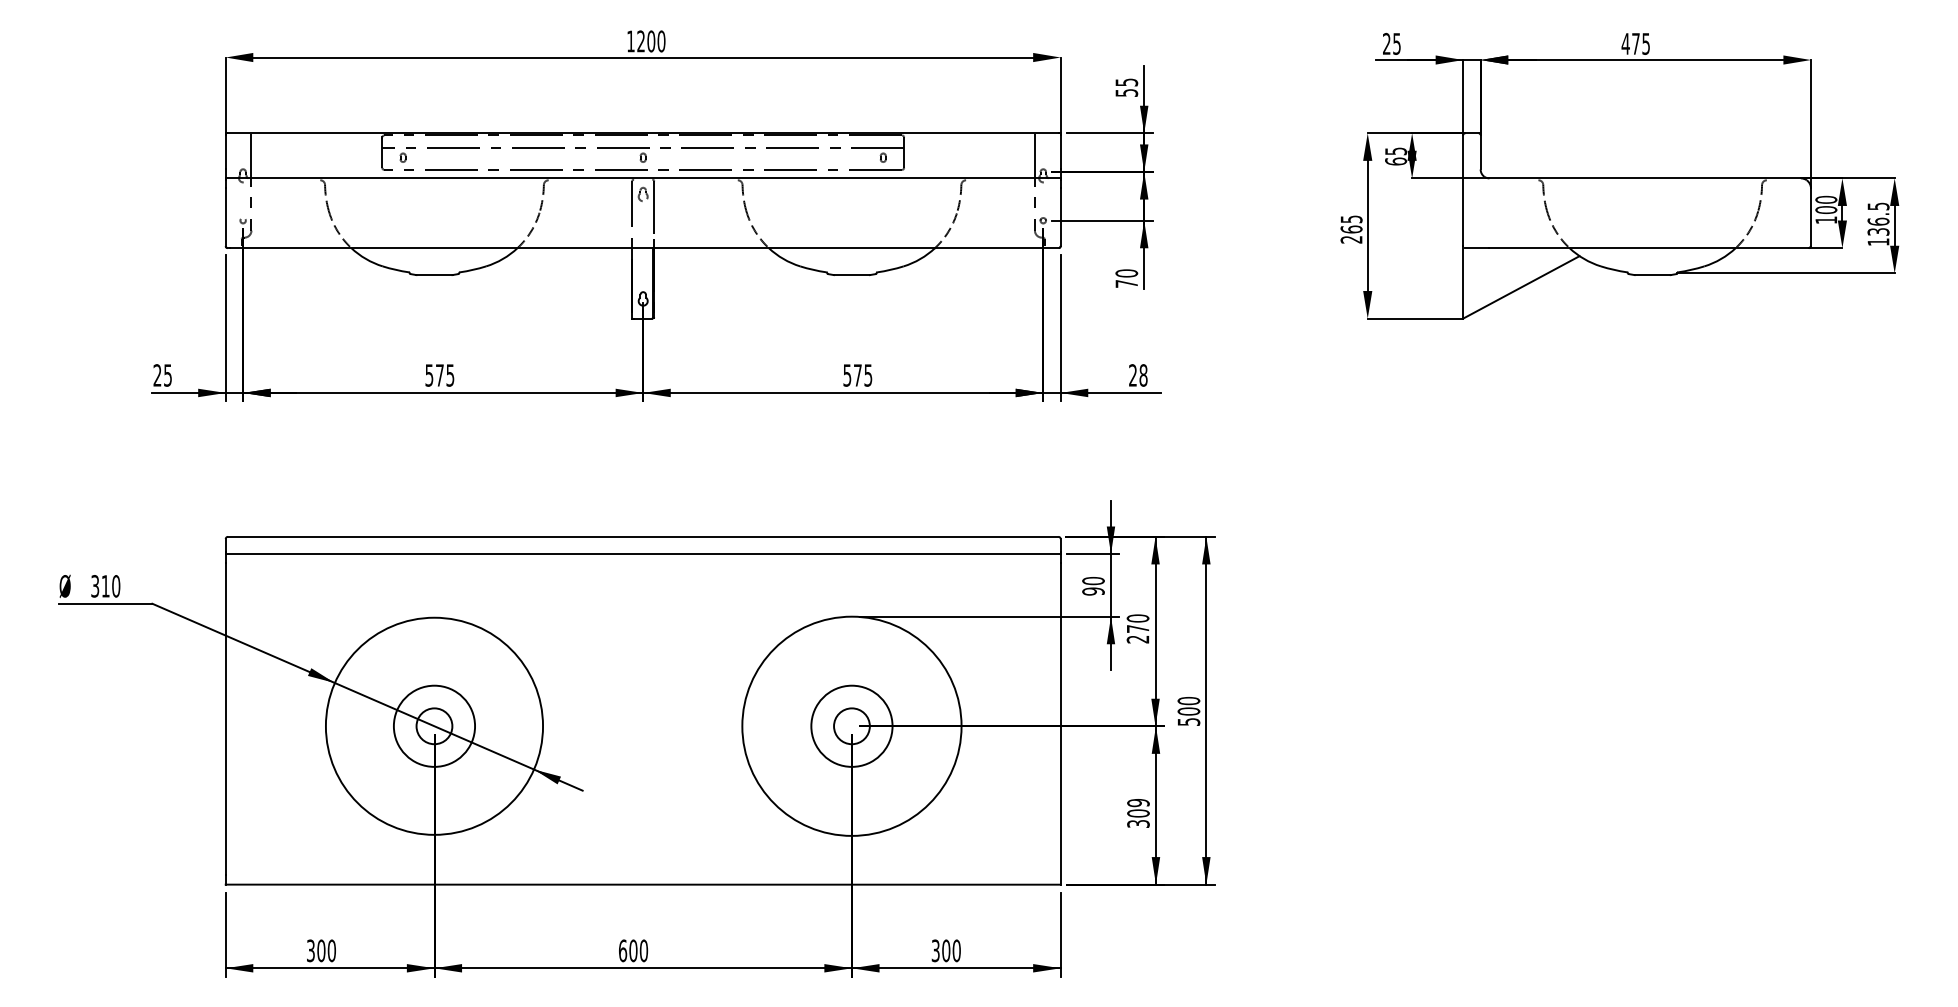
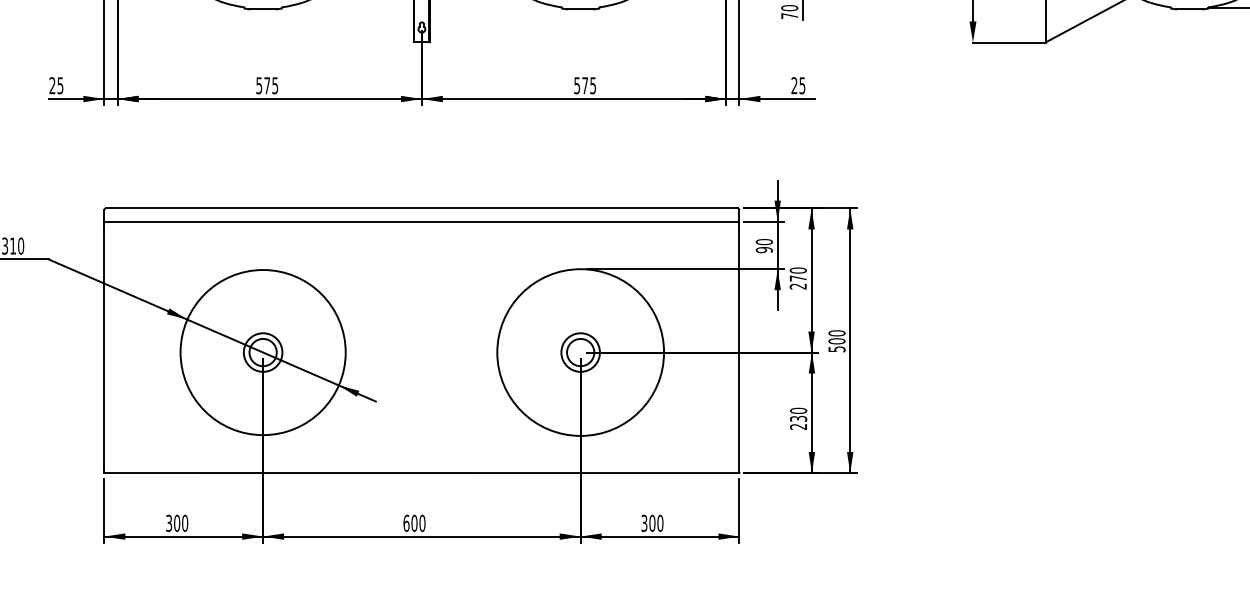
text: (1143, 375) -> (802, 85), 28 -> 25
circle: (434, 725) -> (263, 351), size x0.62
circle: (851, 725) -> (580, 351), size x0.62
text: (1138, 813) -> (798, 418), 309 -> 230

